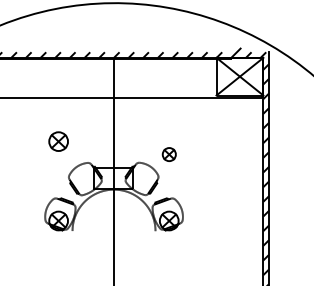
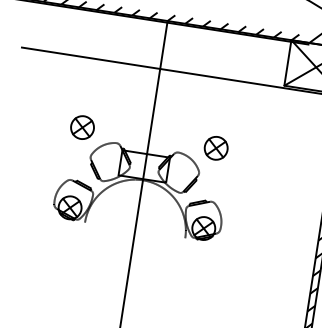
part: (58, 141) -> (82, 127), moved
part: (169, 154) -> (216, 148), size x1.43

